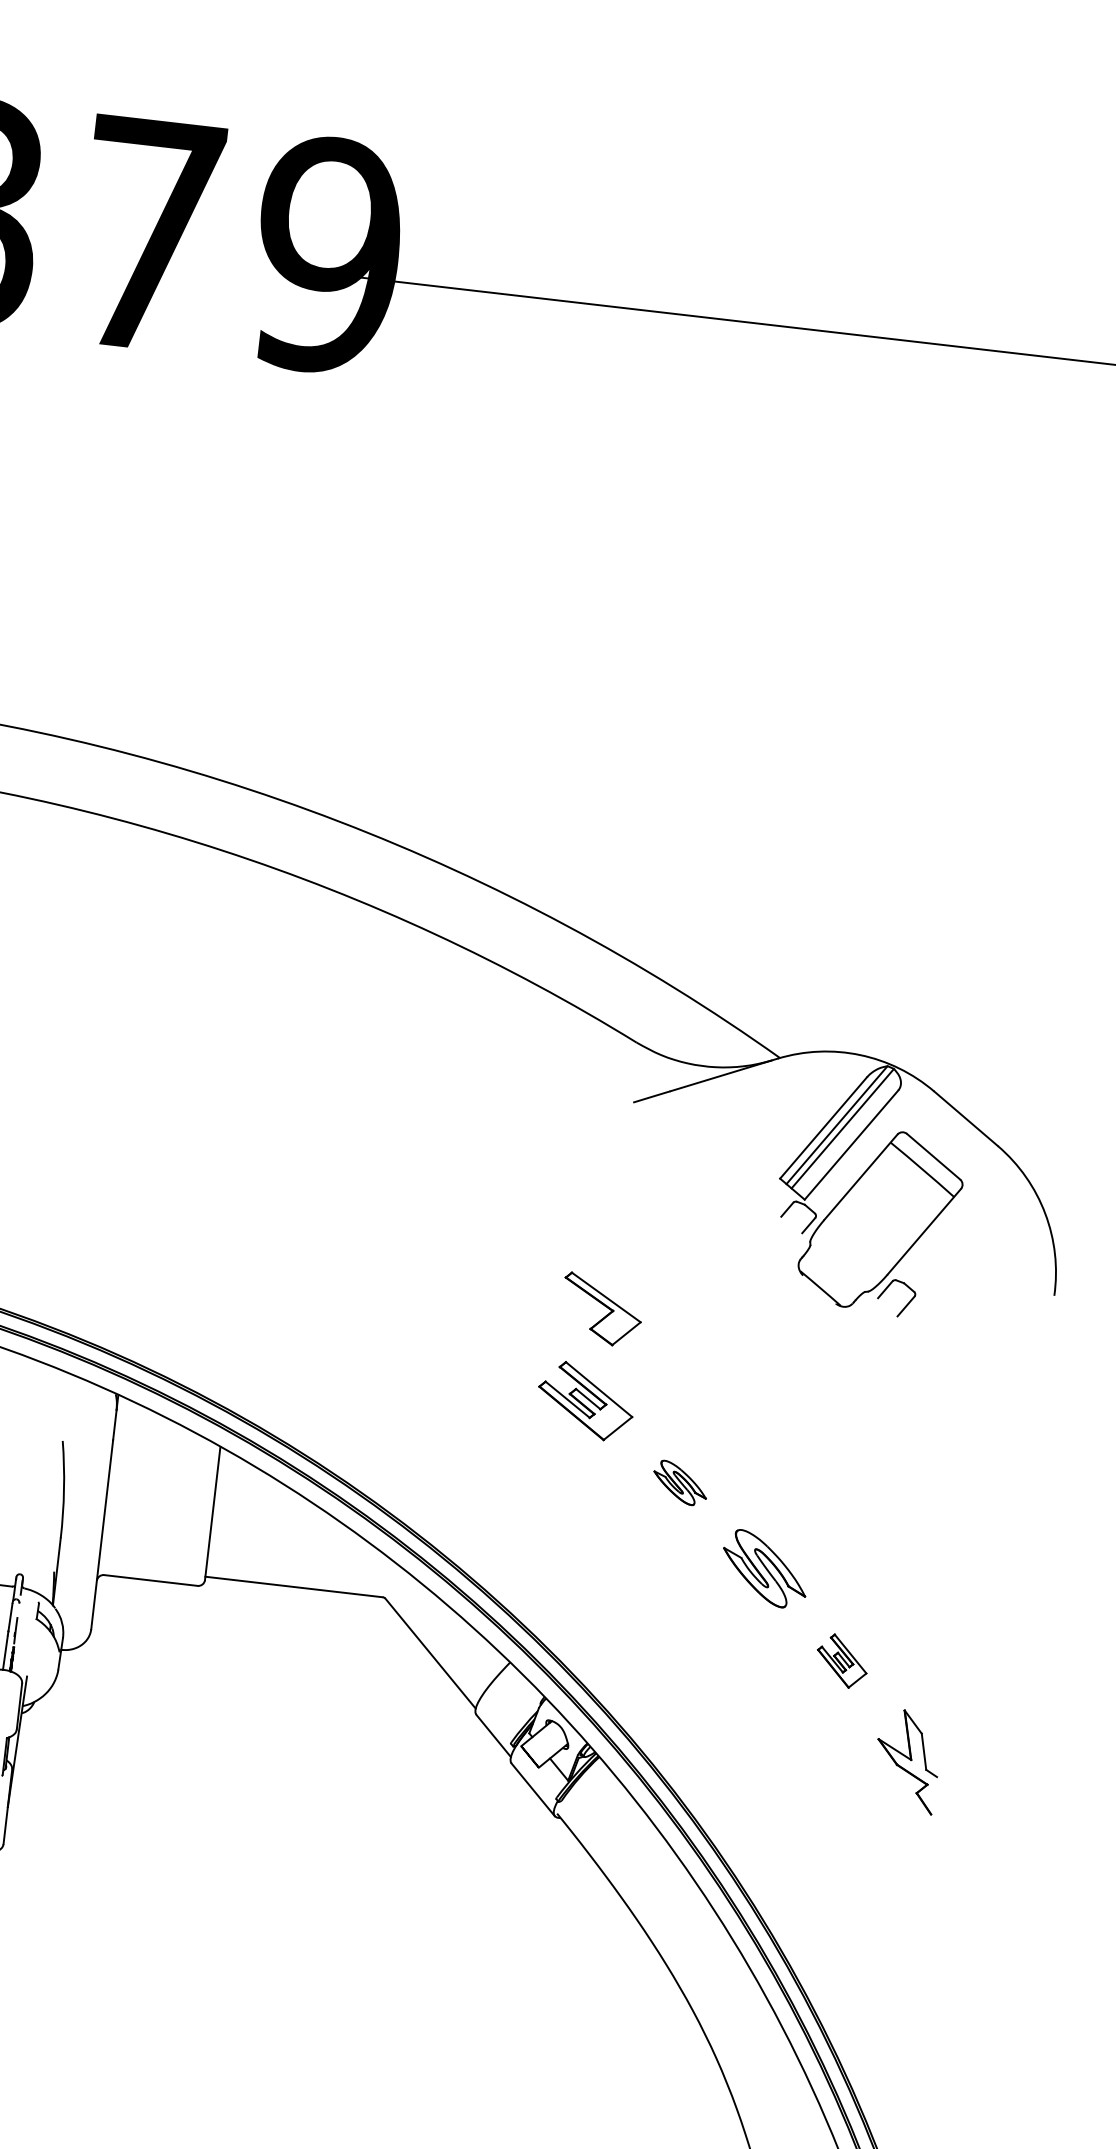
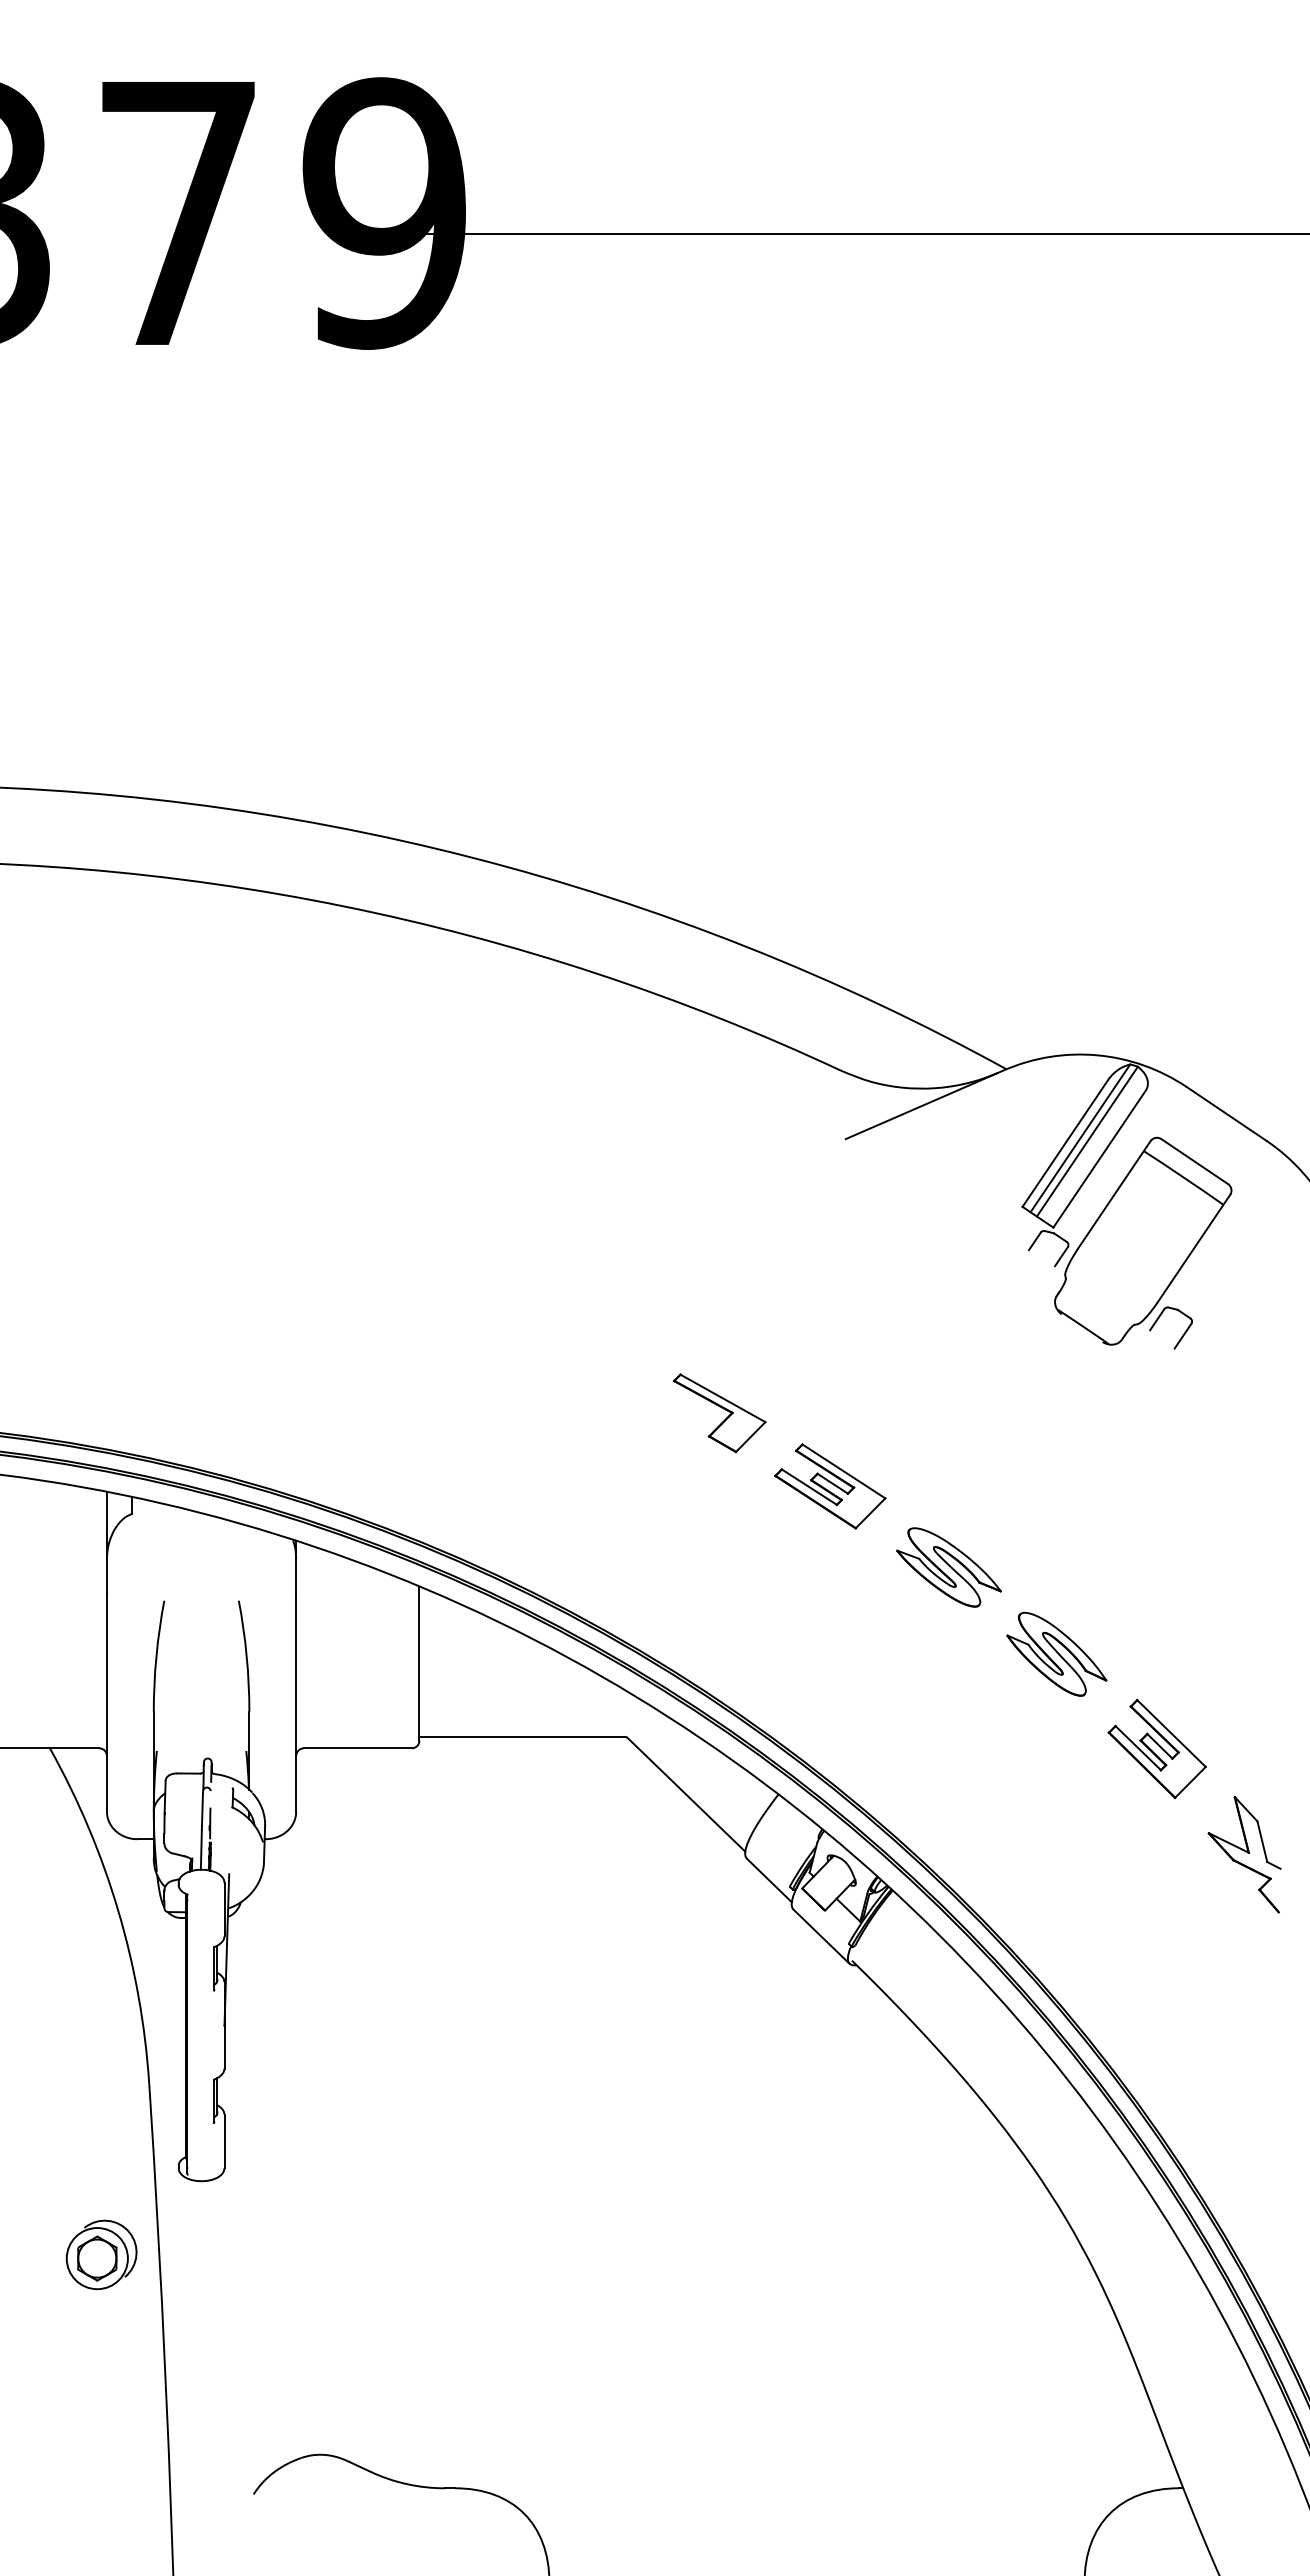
part: (601, 1310) -> (719, 1413), moved
part: (679, 1483) -> (948, 1567), size x1.67
part: (841, 1661) -> (1156, 1749), size x1.67

